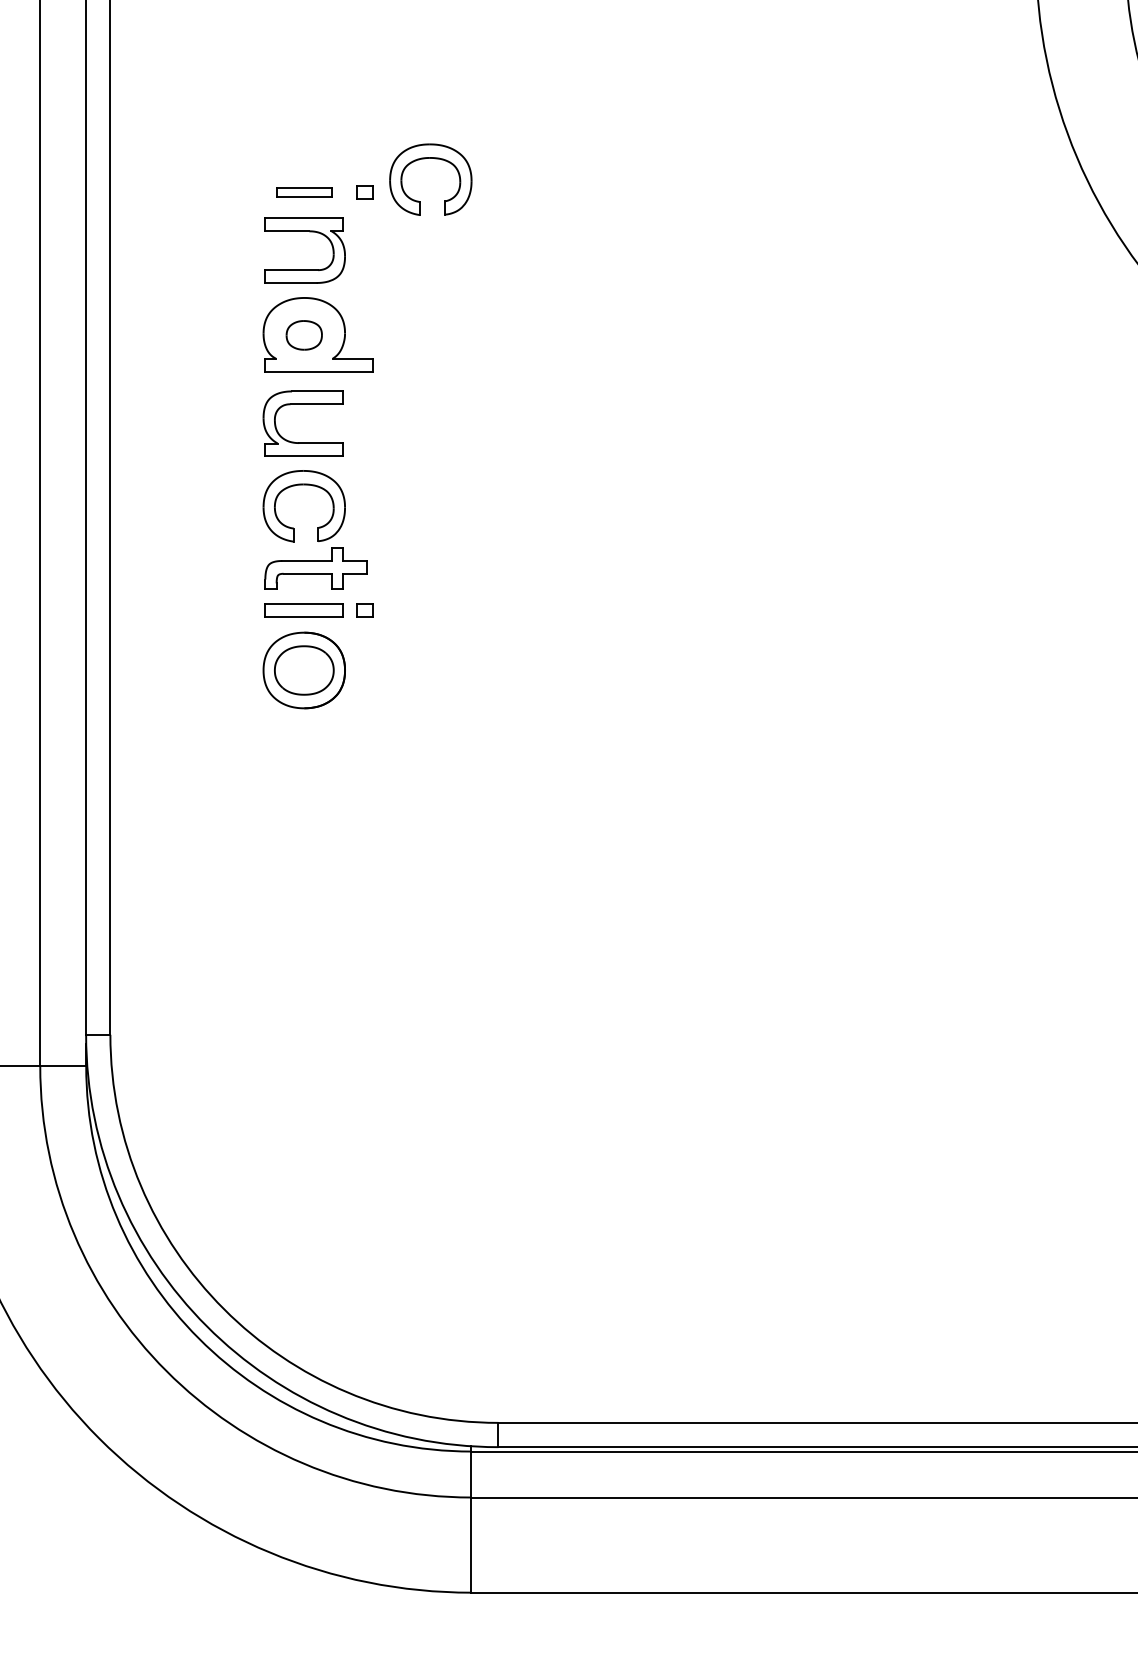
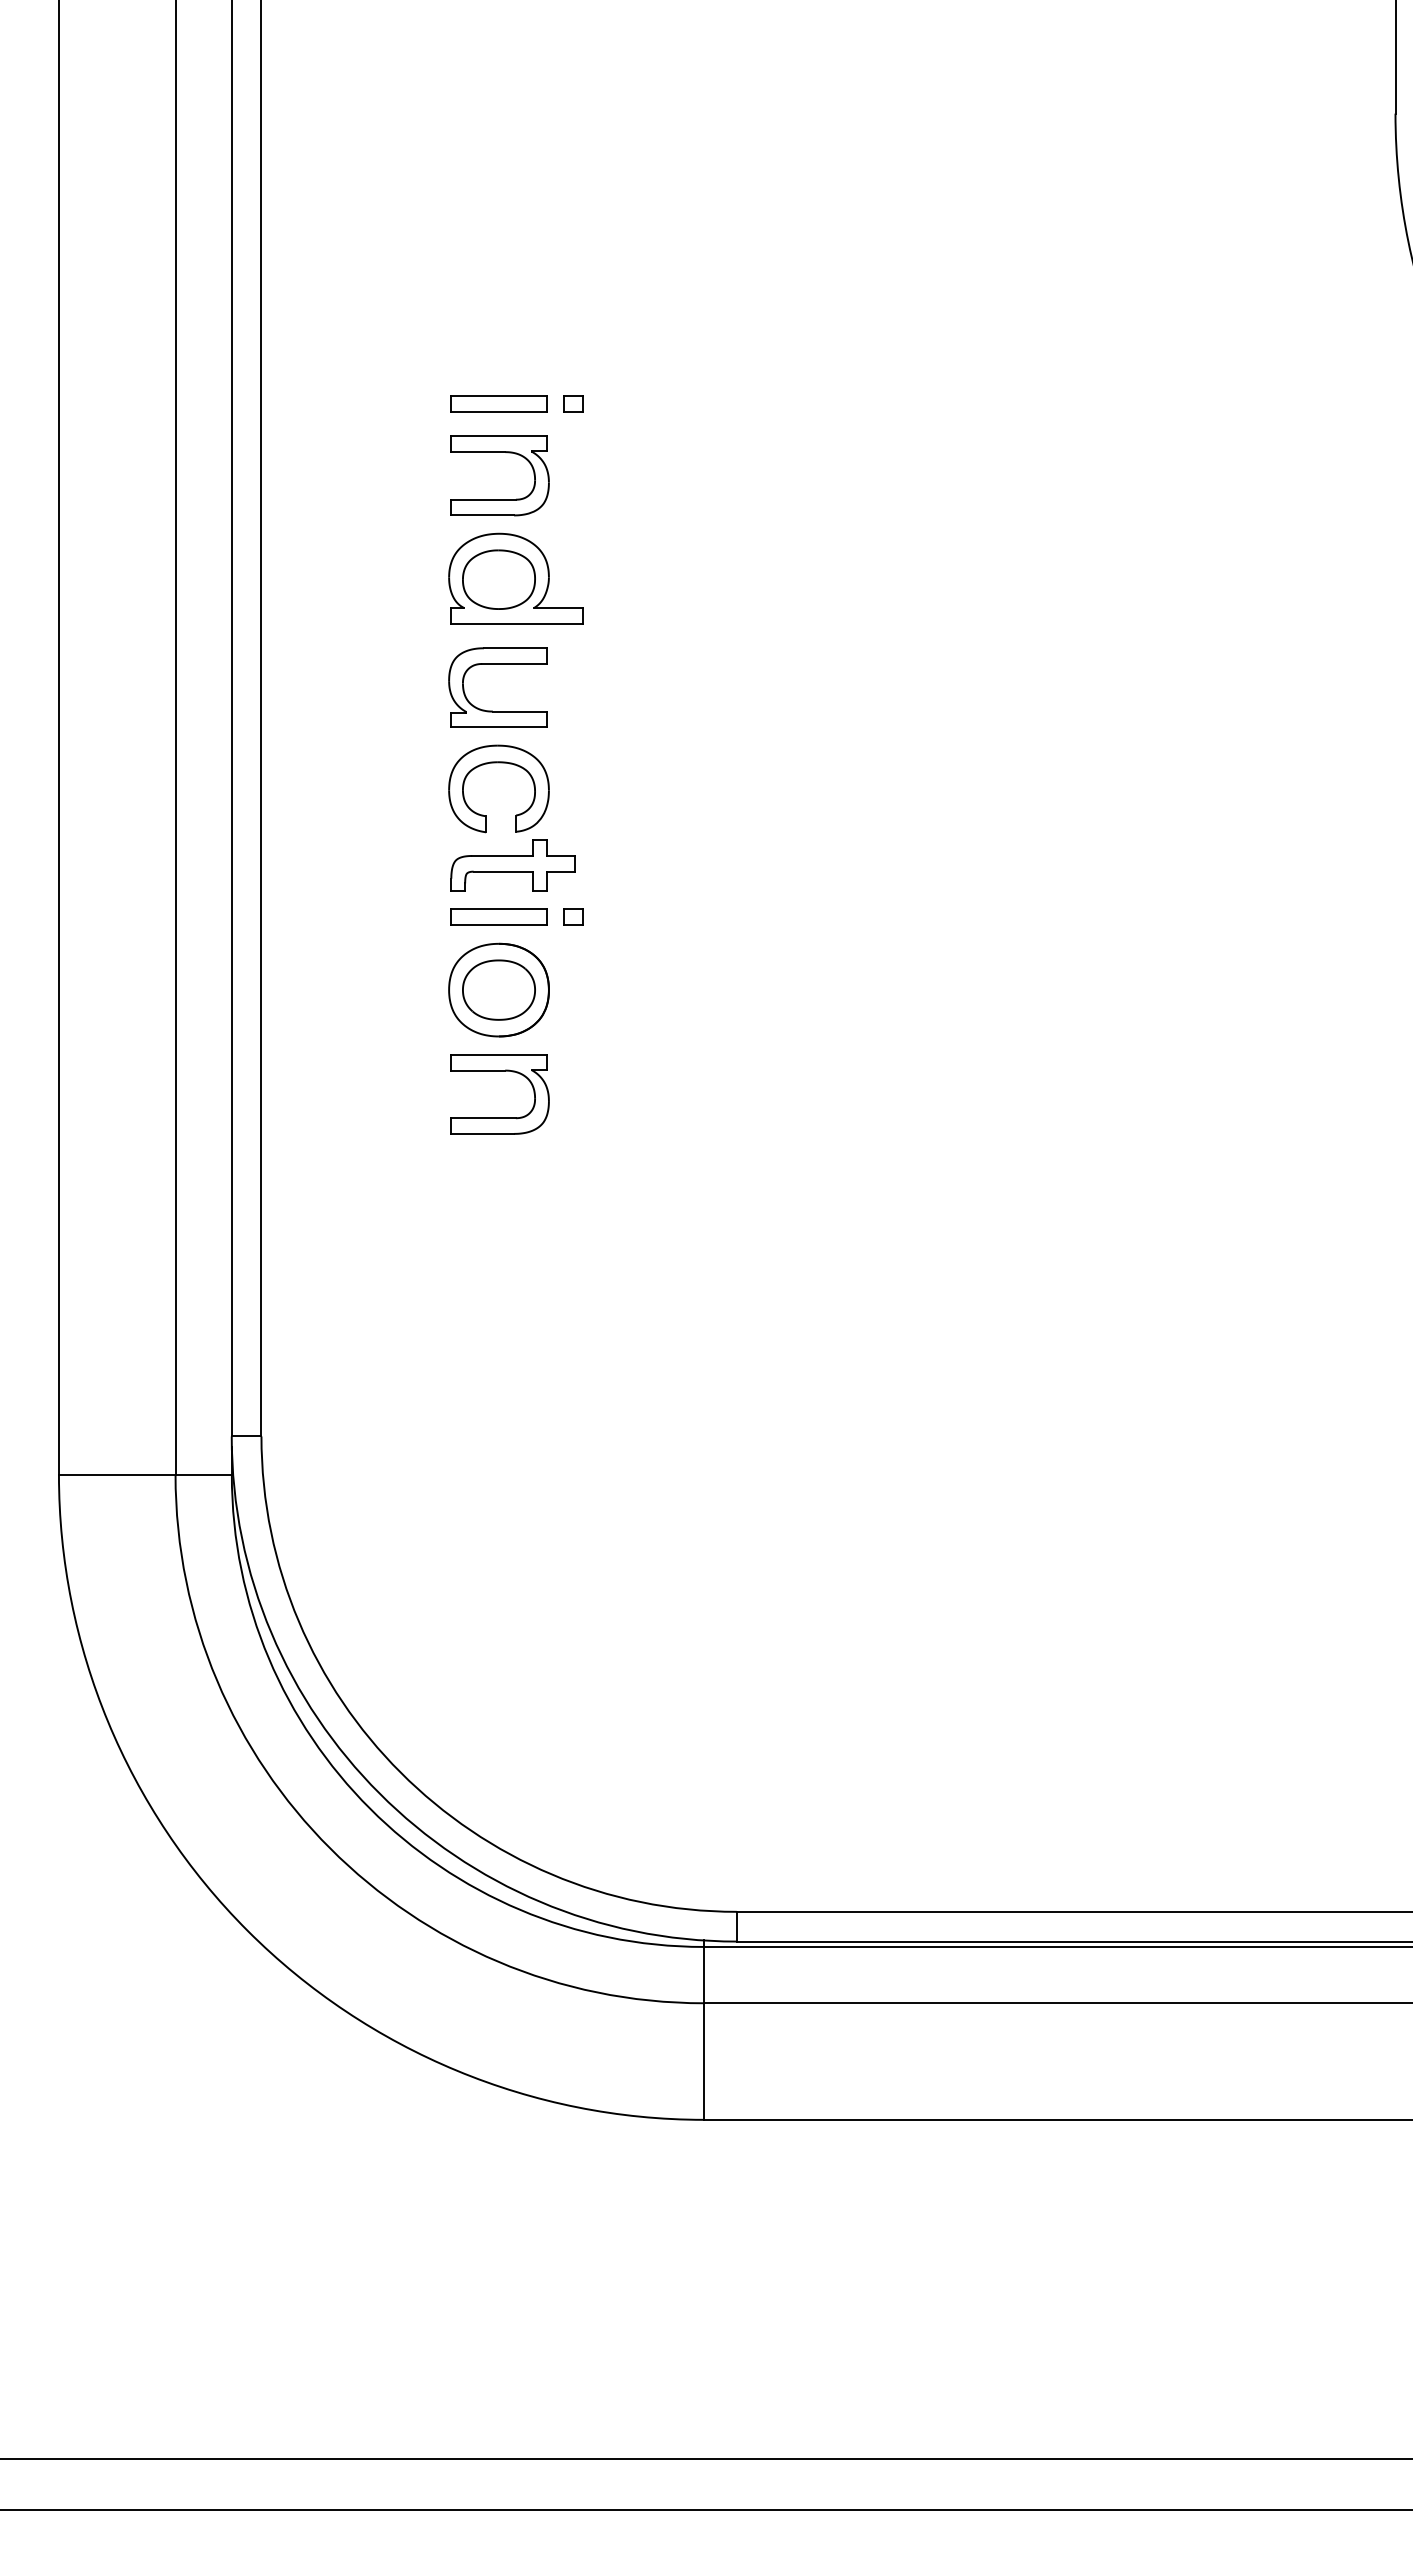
part: (430, 158) -> (653, 363), removed
part: (303, 191) -> (498, 403), size x1.43
part: (303, 335) -> (498, 579), size x1.67
part: (304, 736) -> (499, 1071), added

